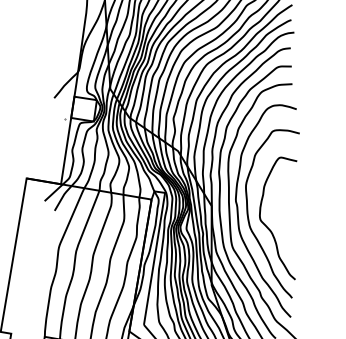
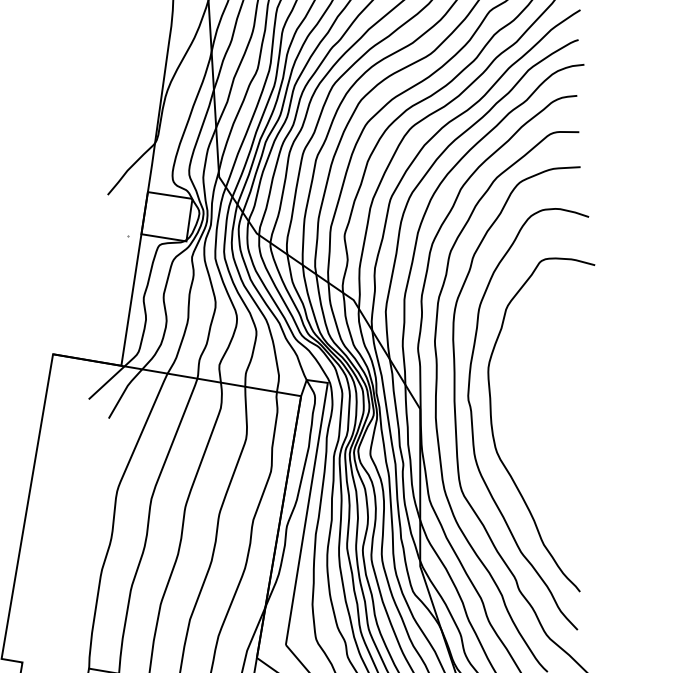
curve: (268, 227) -> (533, 451), removed

